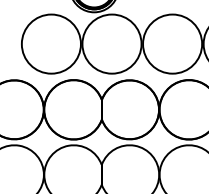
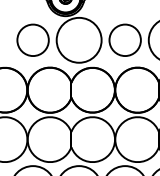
circle: (50, 43) -> (32, 39), size x0.7
circle: (171, 43) -> (124, 39), size x0.7

